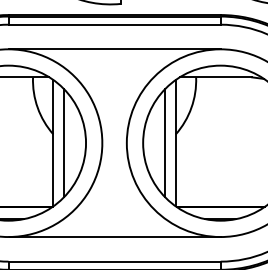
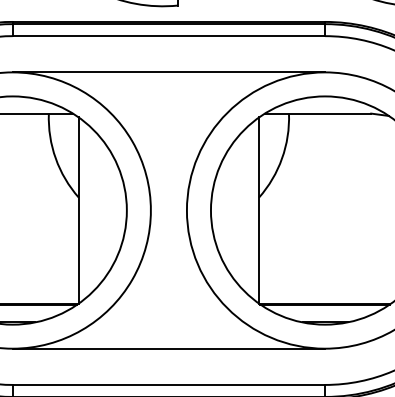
line: (64, 142) -> (95, 209), removed
line: (164, 142) -> (242, 209), removed

